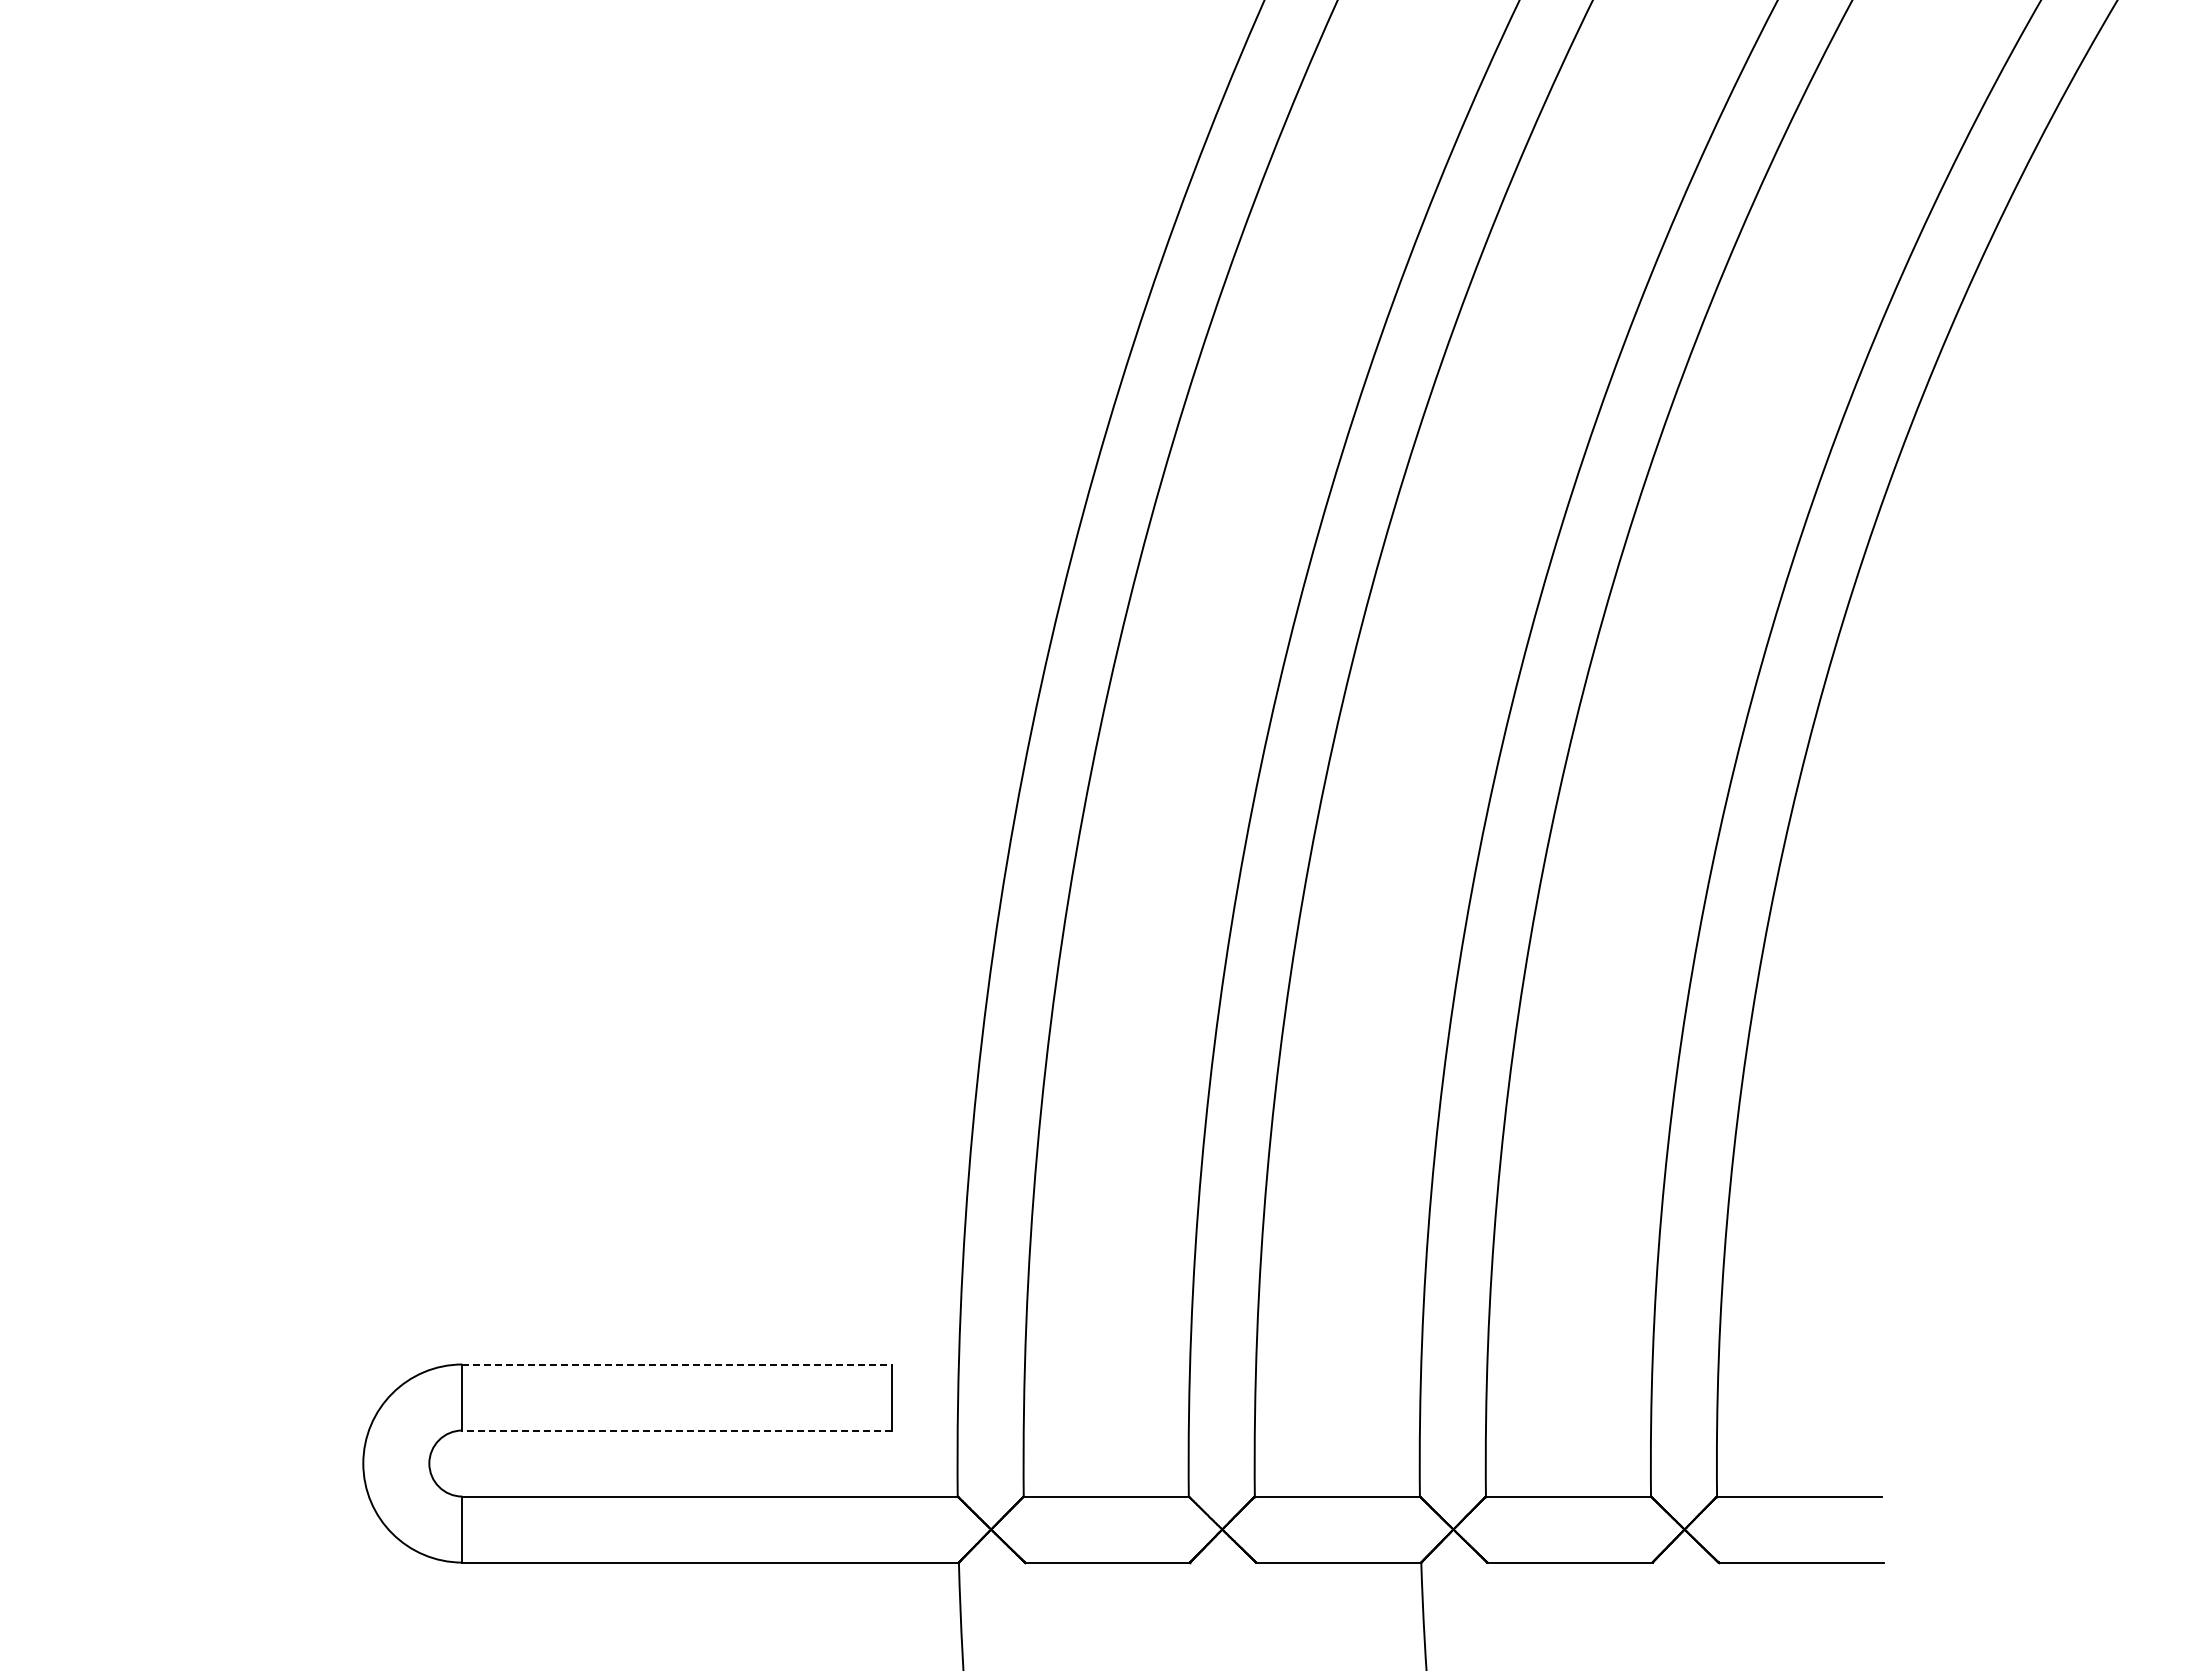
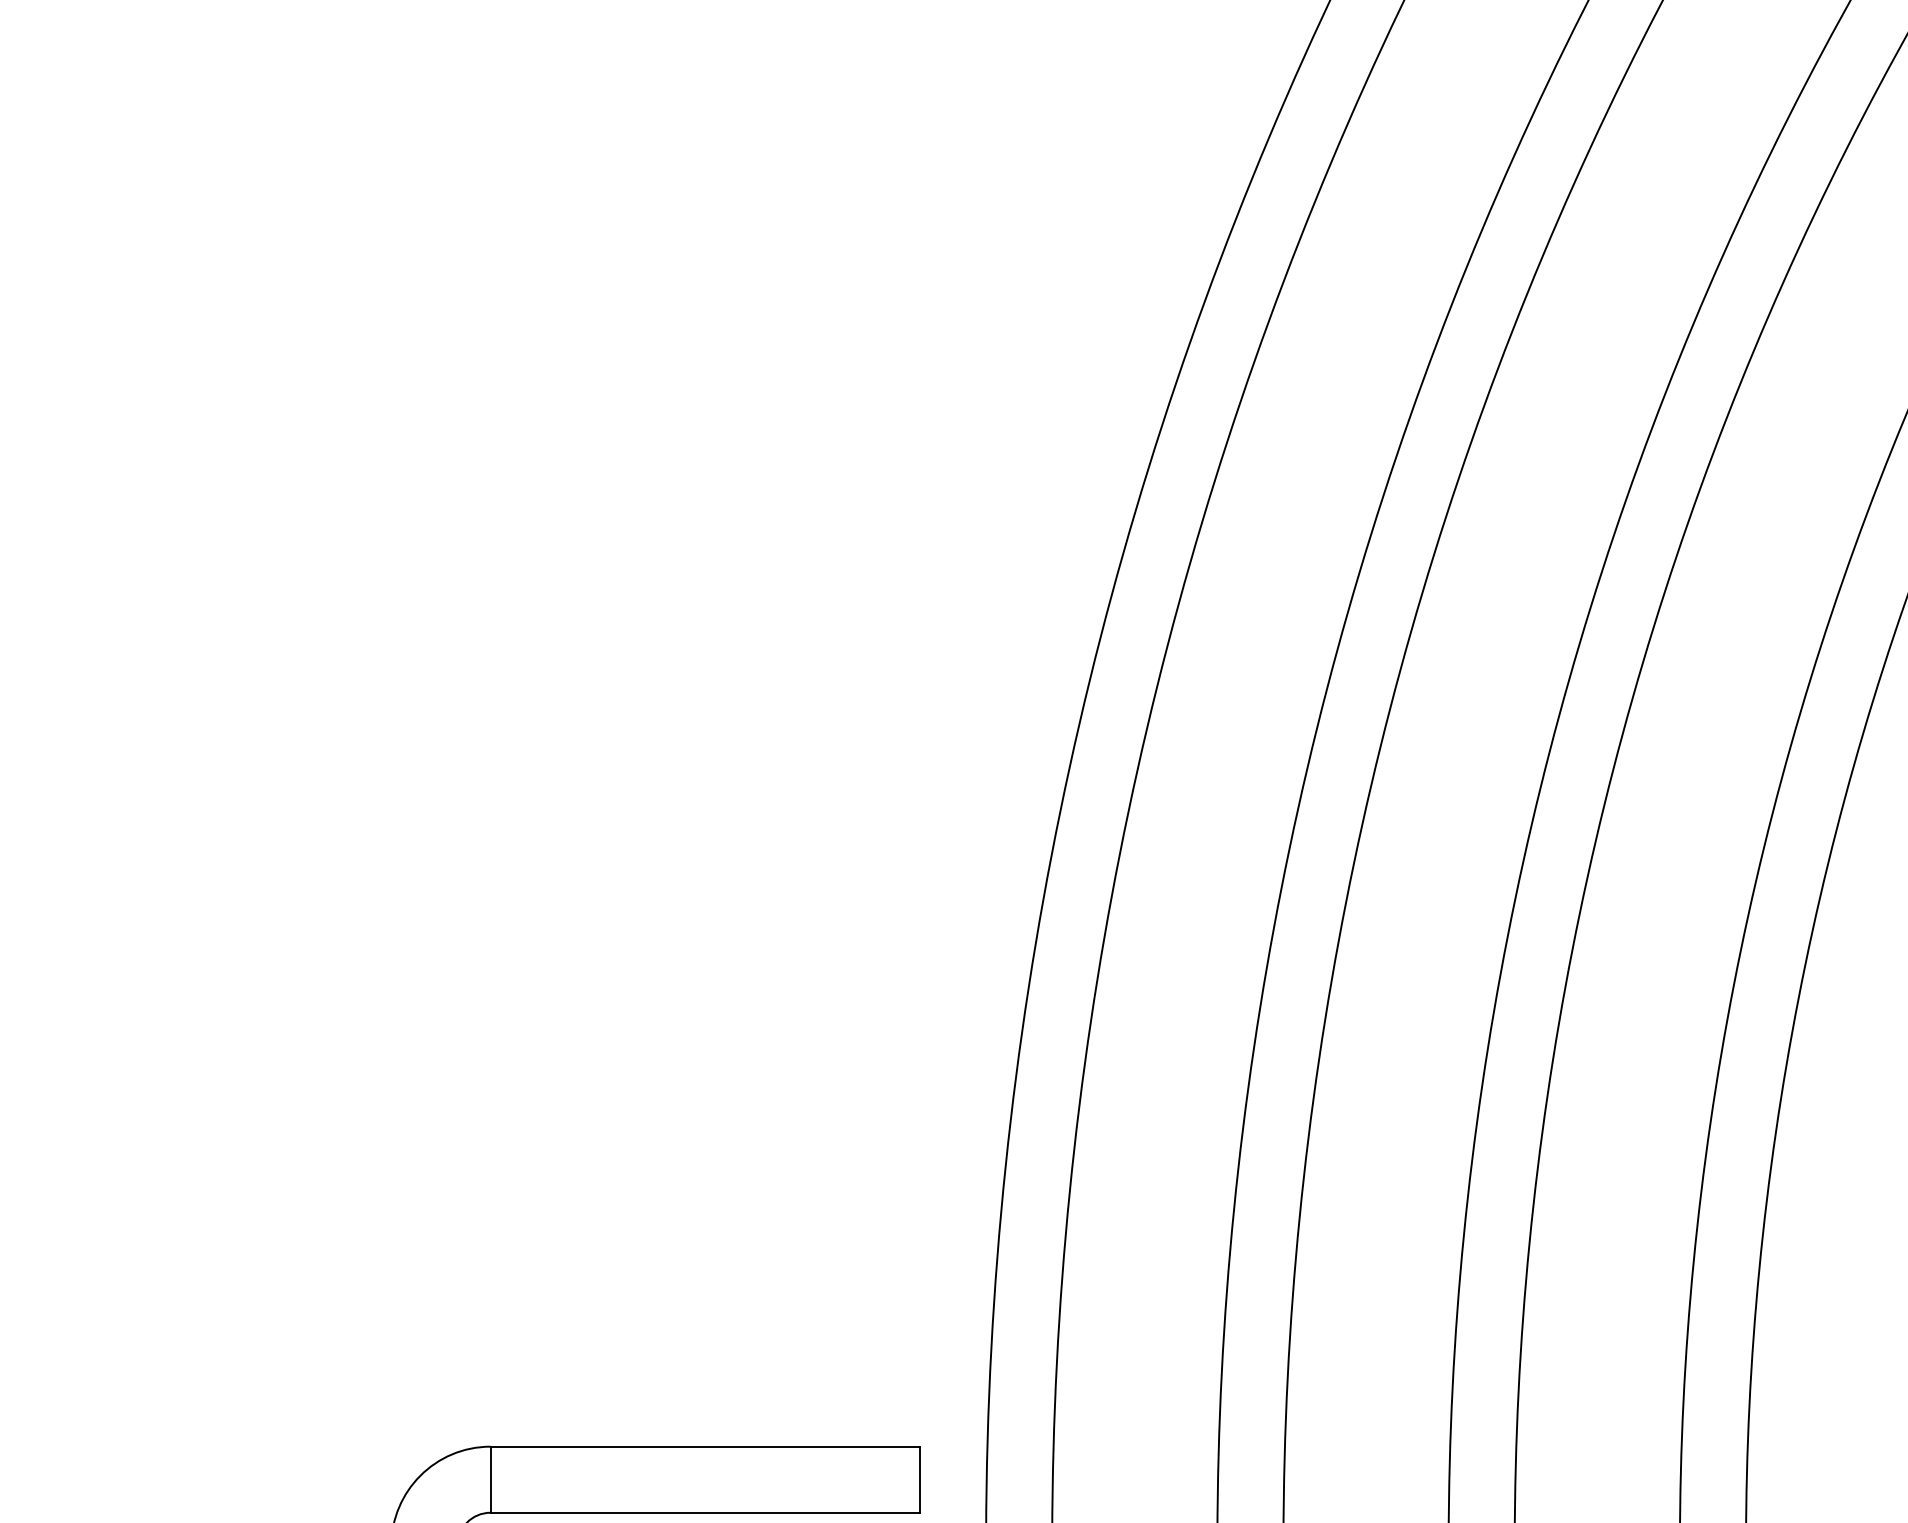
line: (676, 1364) -> (704, 1446), dashed -> solid
line: (676, 1430) -> (704, 1512), dashed -> solid

